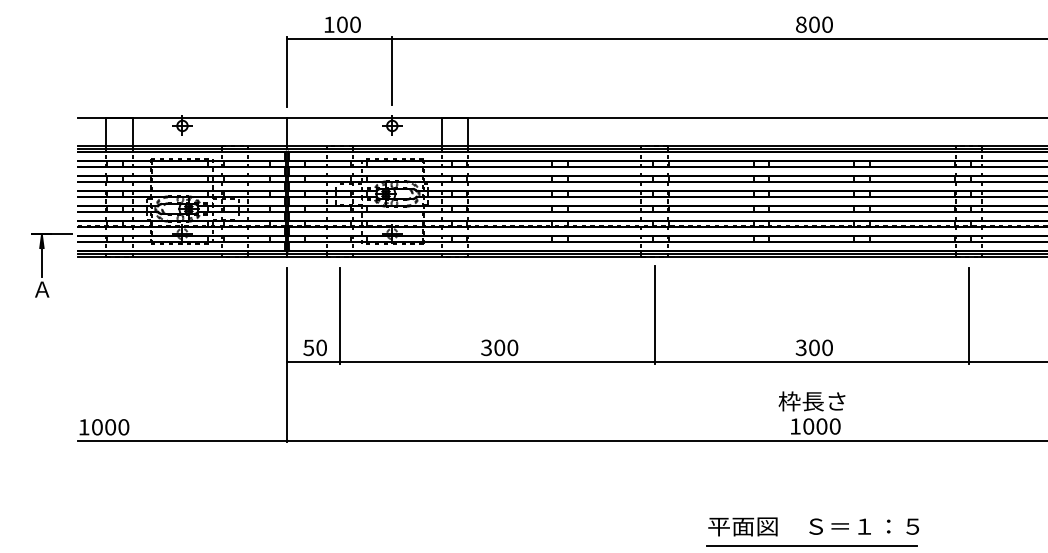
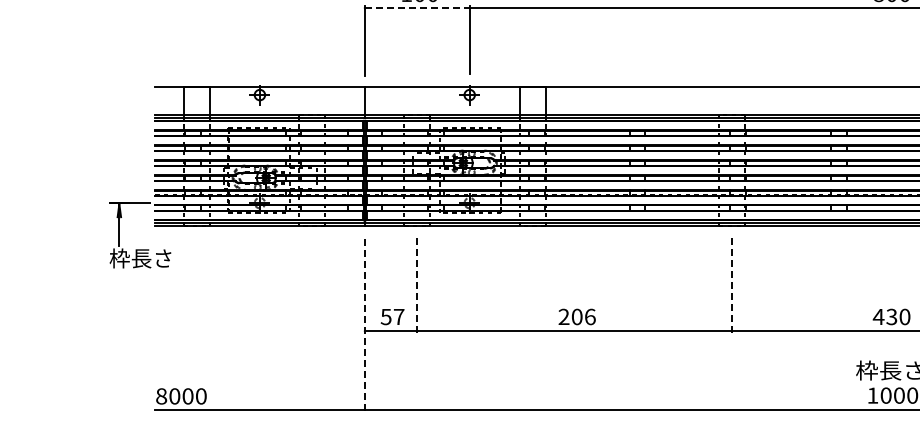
line: (340, 38) -> (417, 7), solid -> dashed
text: (62, 289) -> (139, 258), Ａ -> 枠長さ
line: (654, 314) -> (731, 283), solid -> dashed
line: (339, 315) -> (416, 284), solid -> dashed
text: (321, 347) -> (398, 316), 50 -> 57
text: (499, 347) -> (576, 316), 300 -> 206
text: (807, 347) -> (884, 316), 300 -> 430
line: (287, 354) -> (364, 323), solid -> dashed
text: (83, 427) -> (160, 396), 1000 -> 8000

